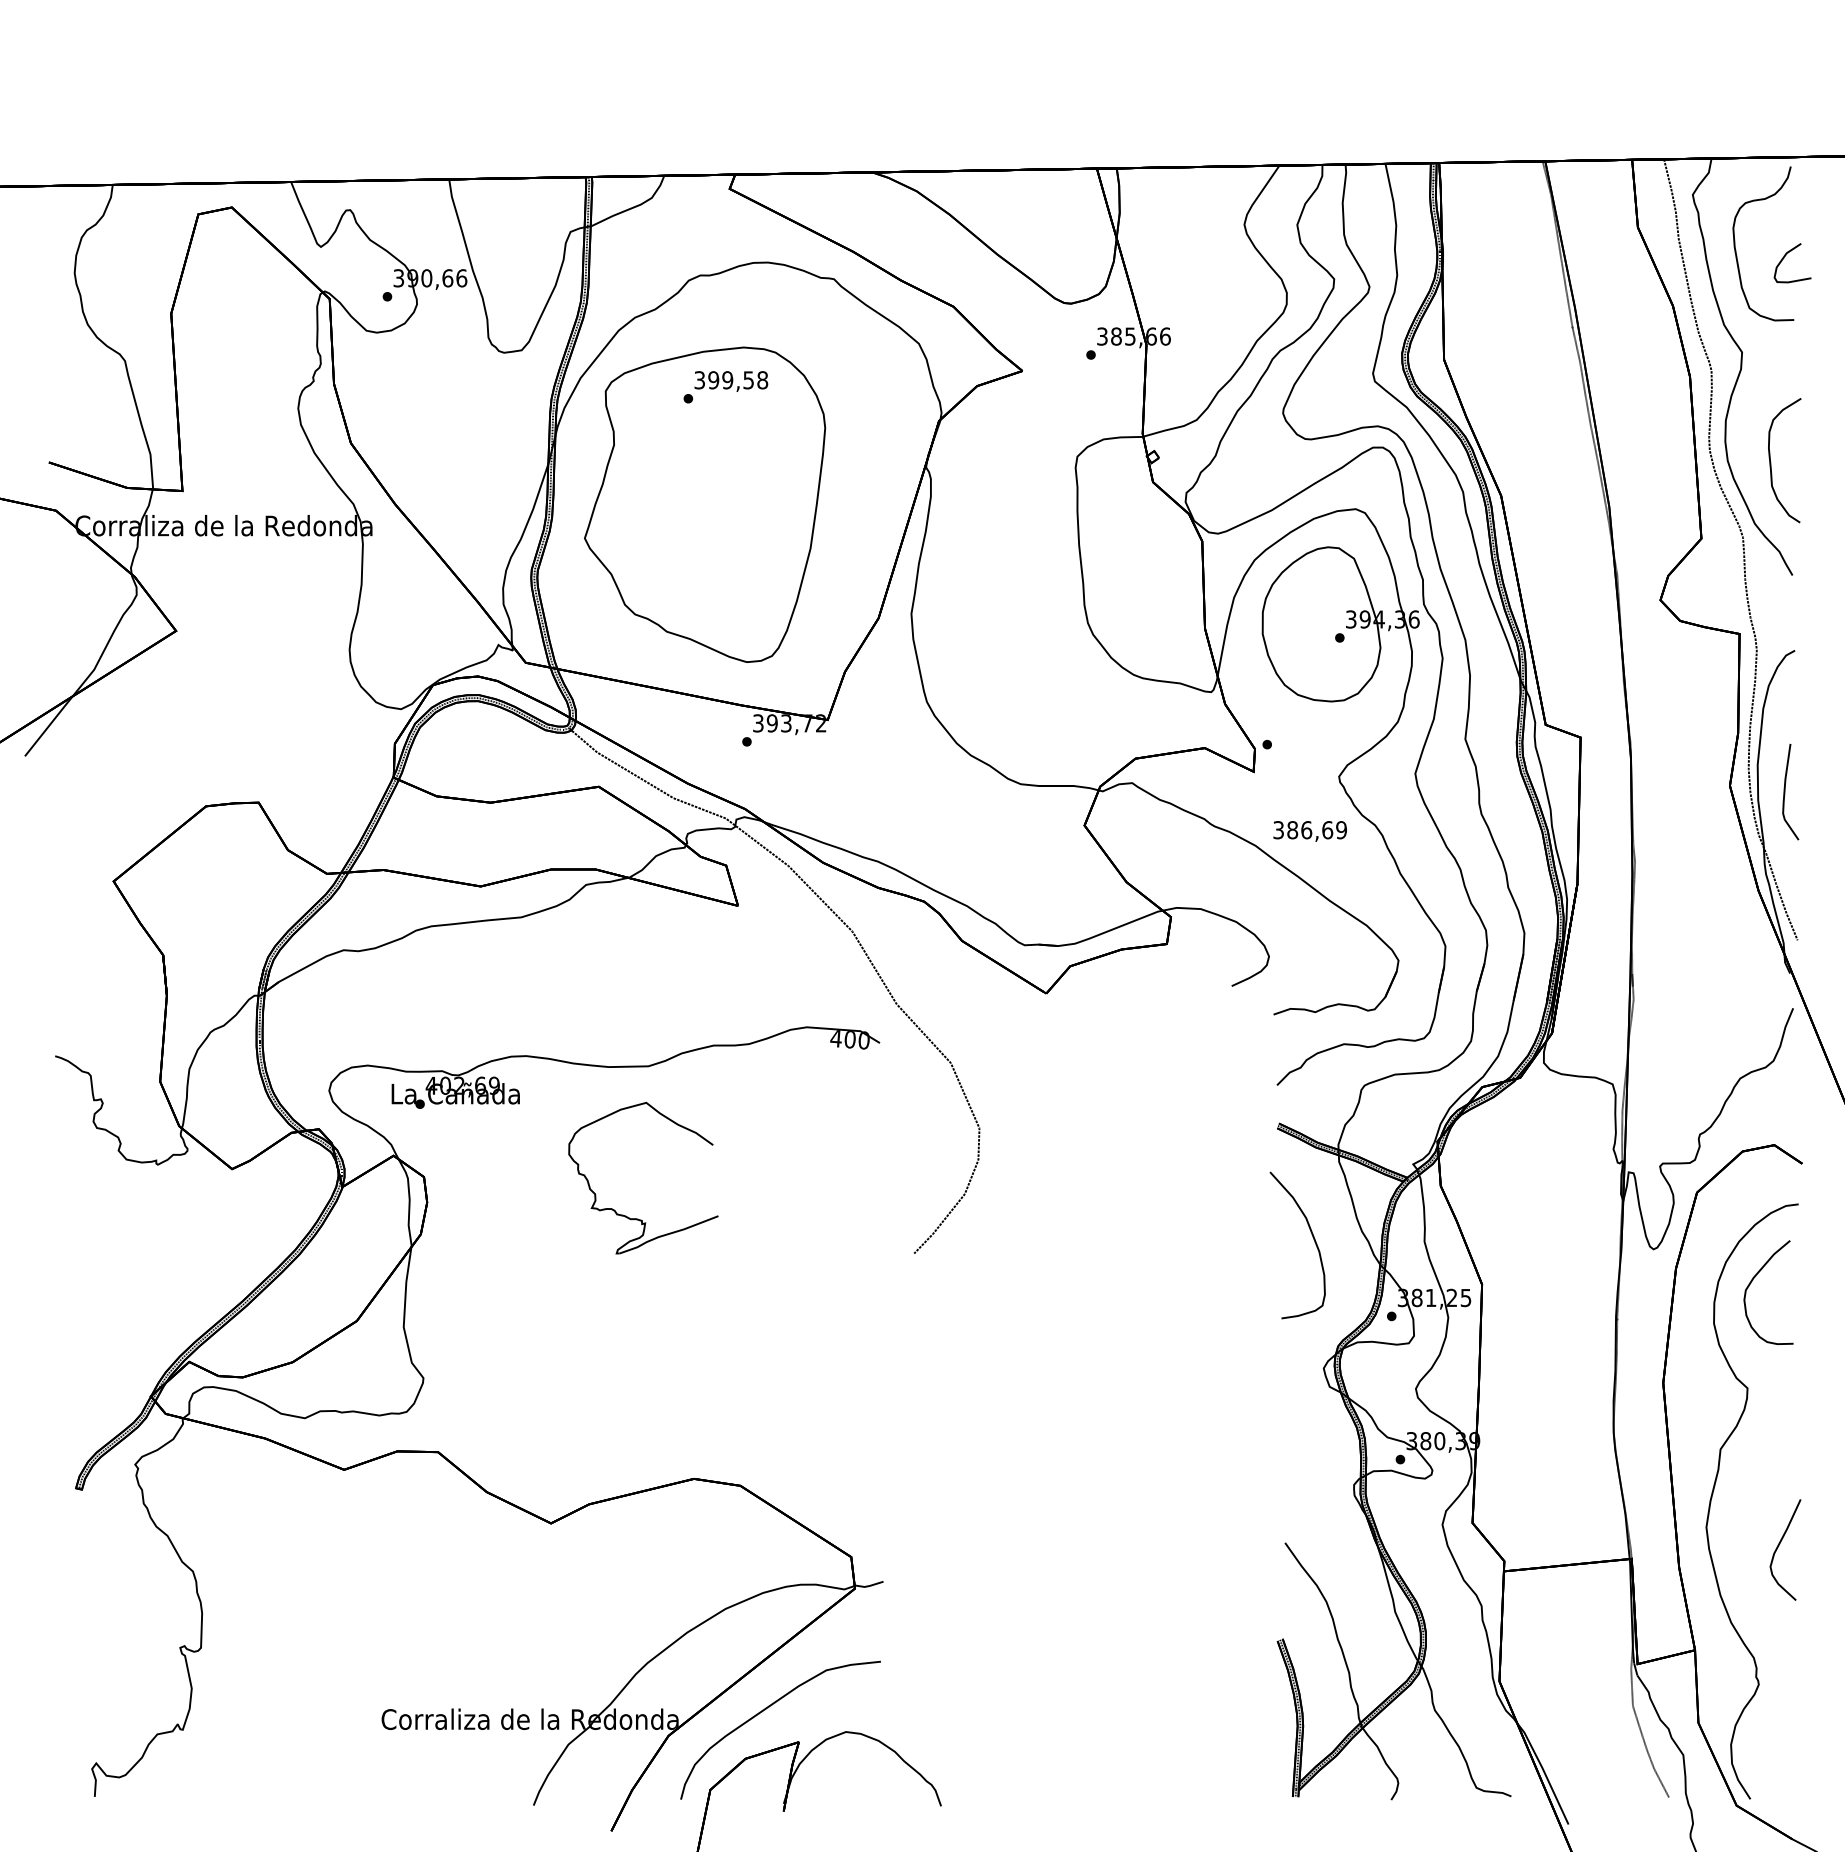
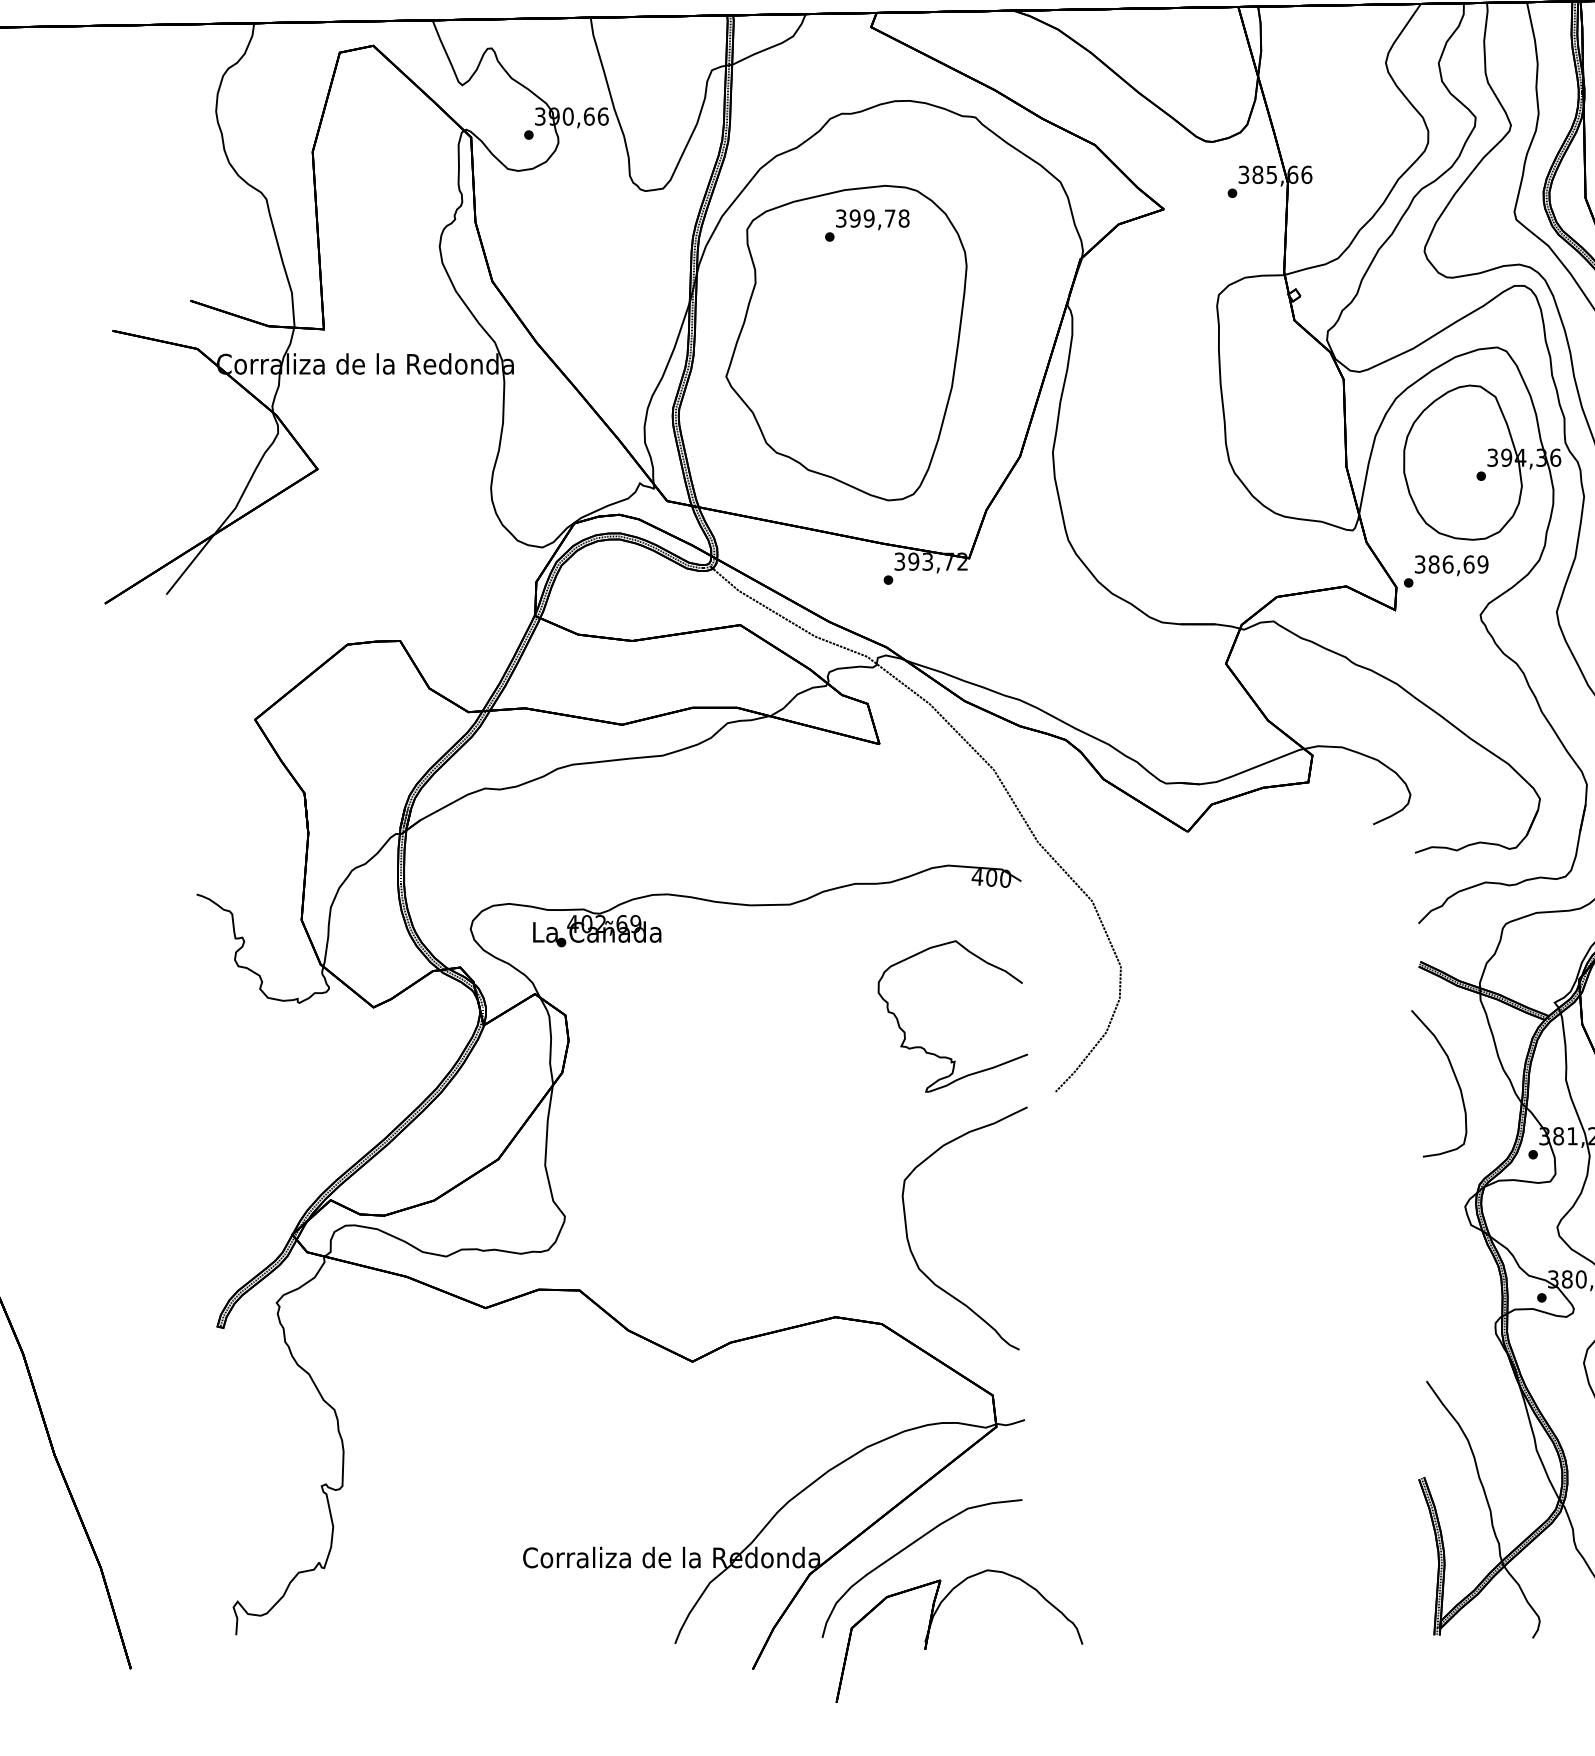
text: (748, 380) -> (889, 218), 399,58 -> 399,78
text: (1309, 831) -> (1450, 565), moved
part: (638, 1218) -> (947, 1056), moved
curve: (769, 1408) -> (910, 1246), added

